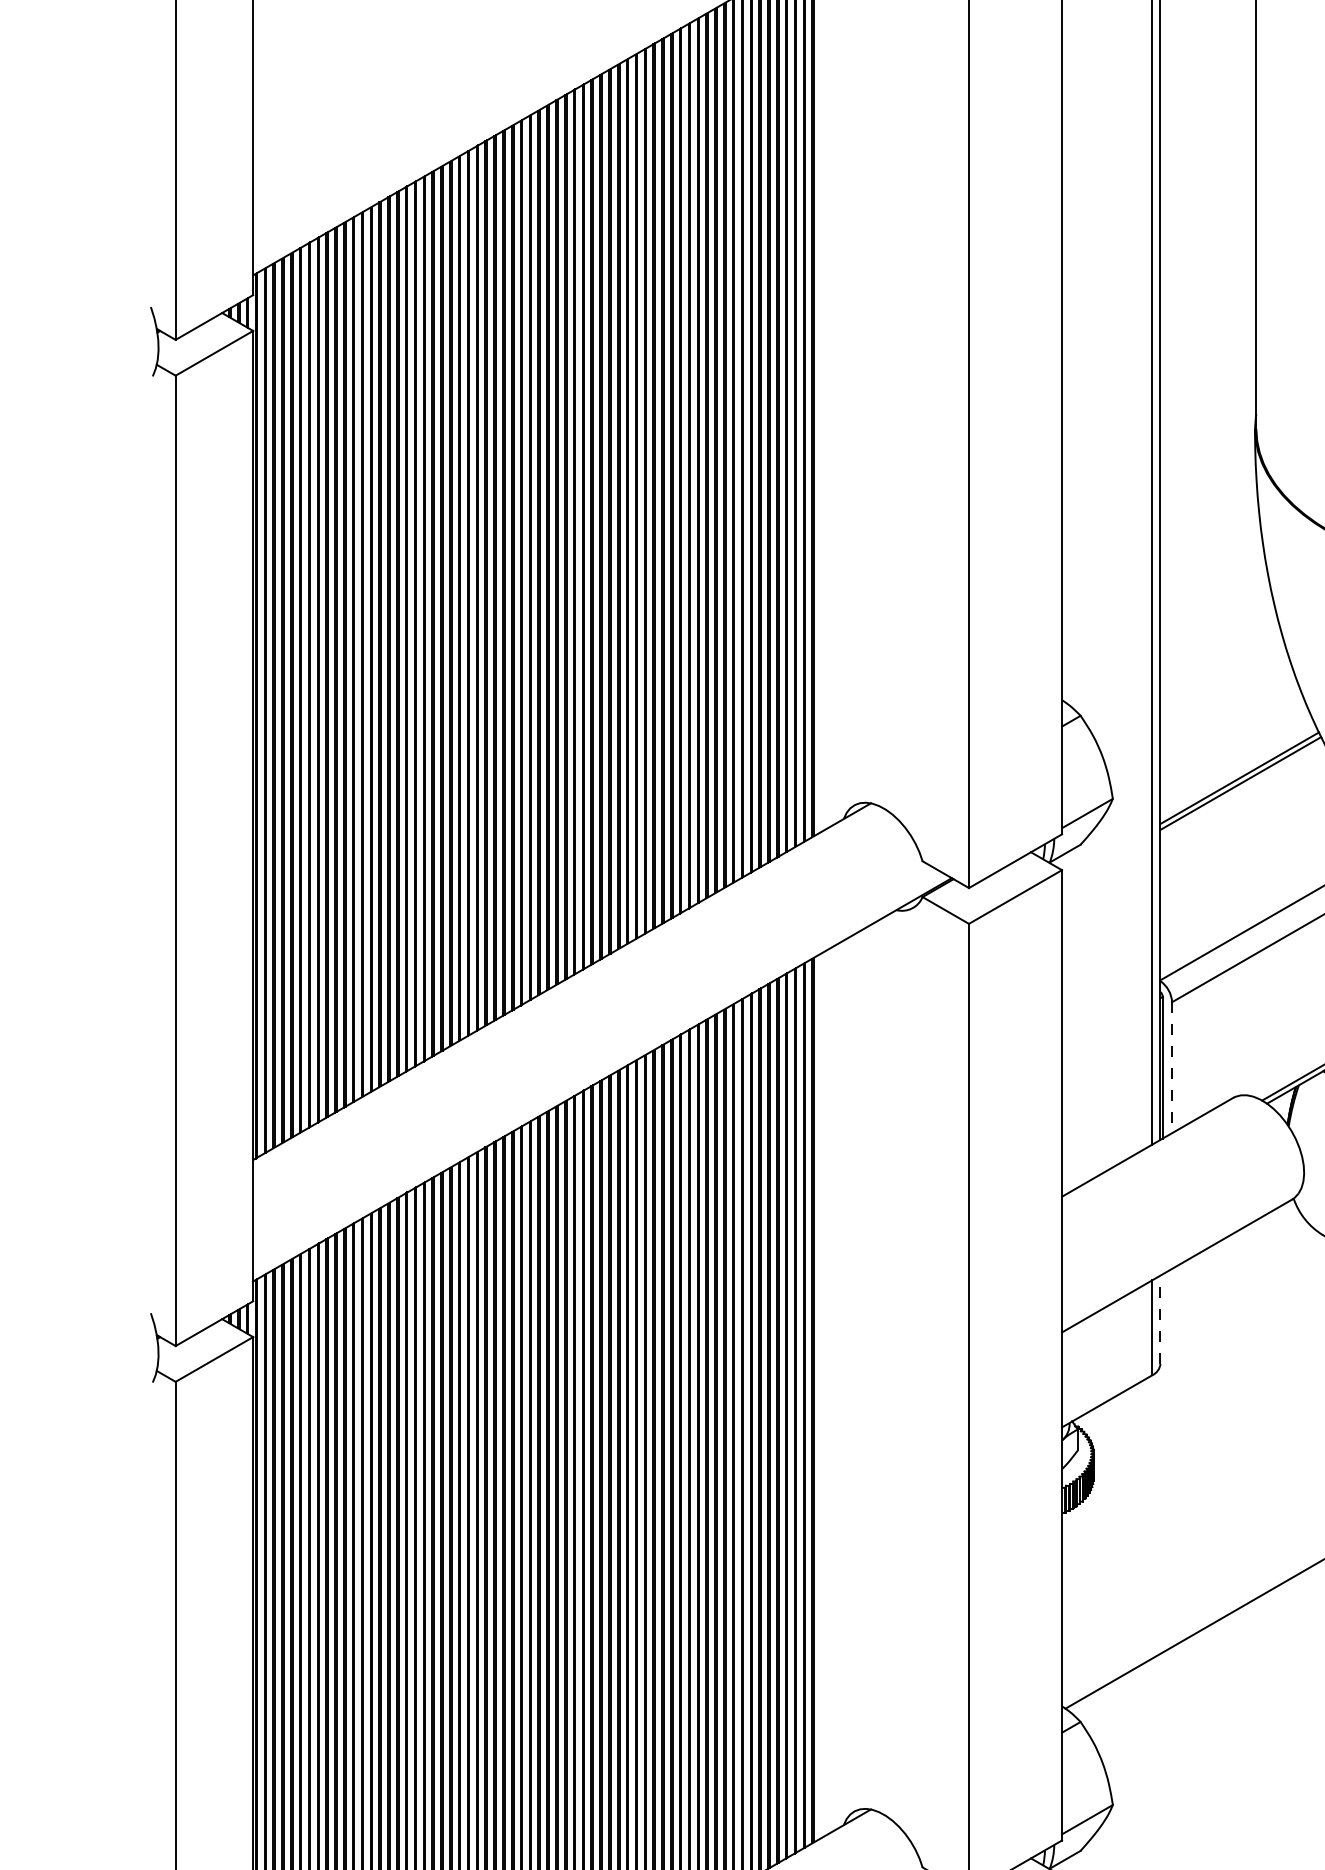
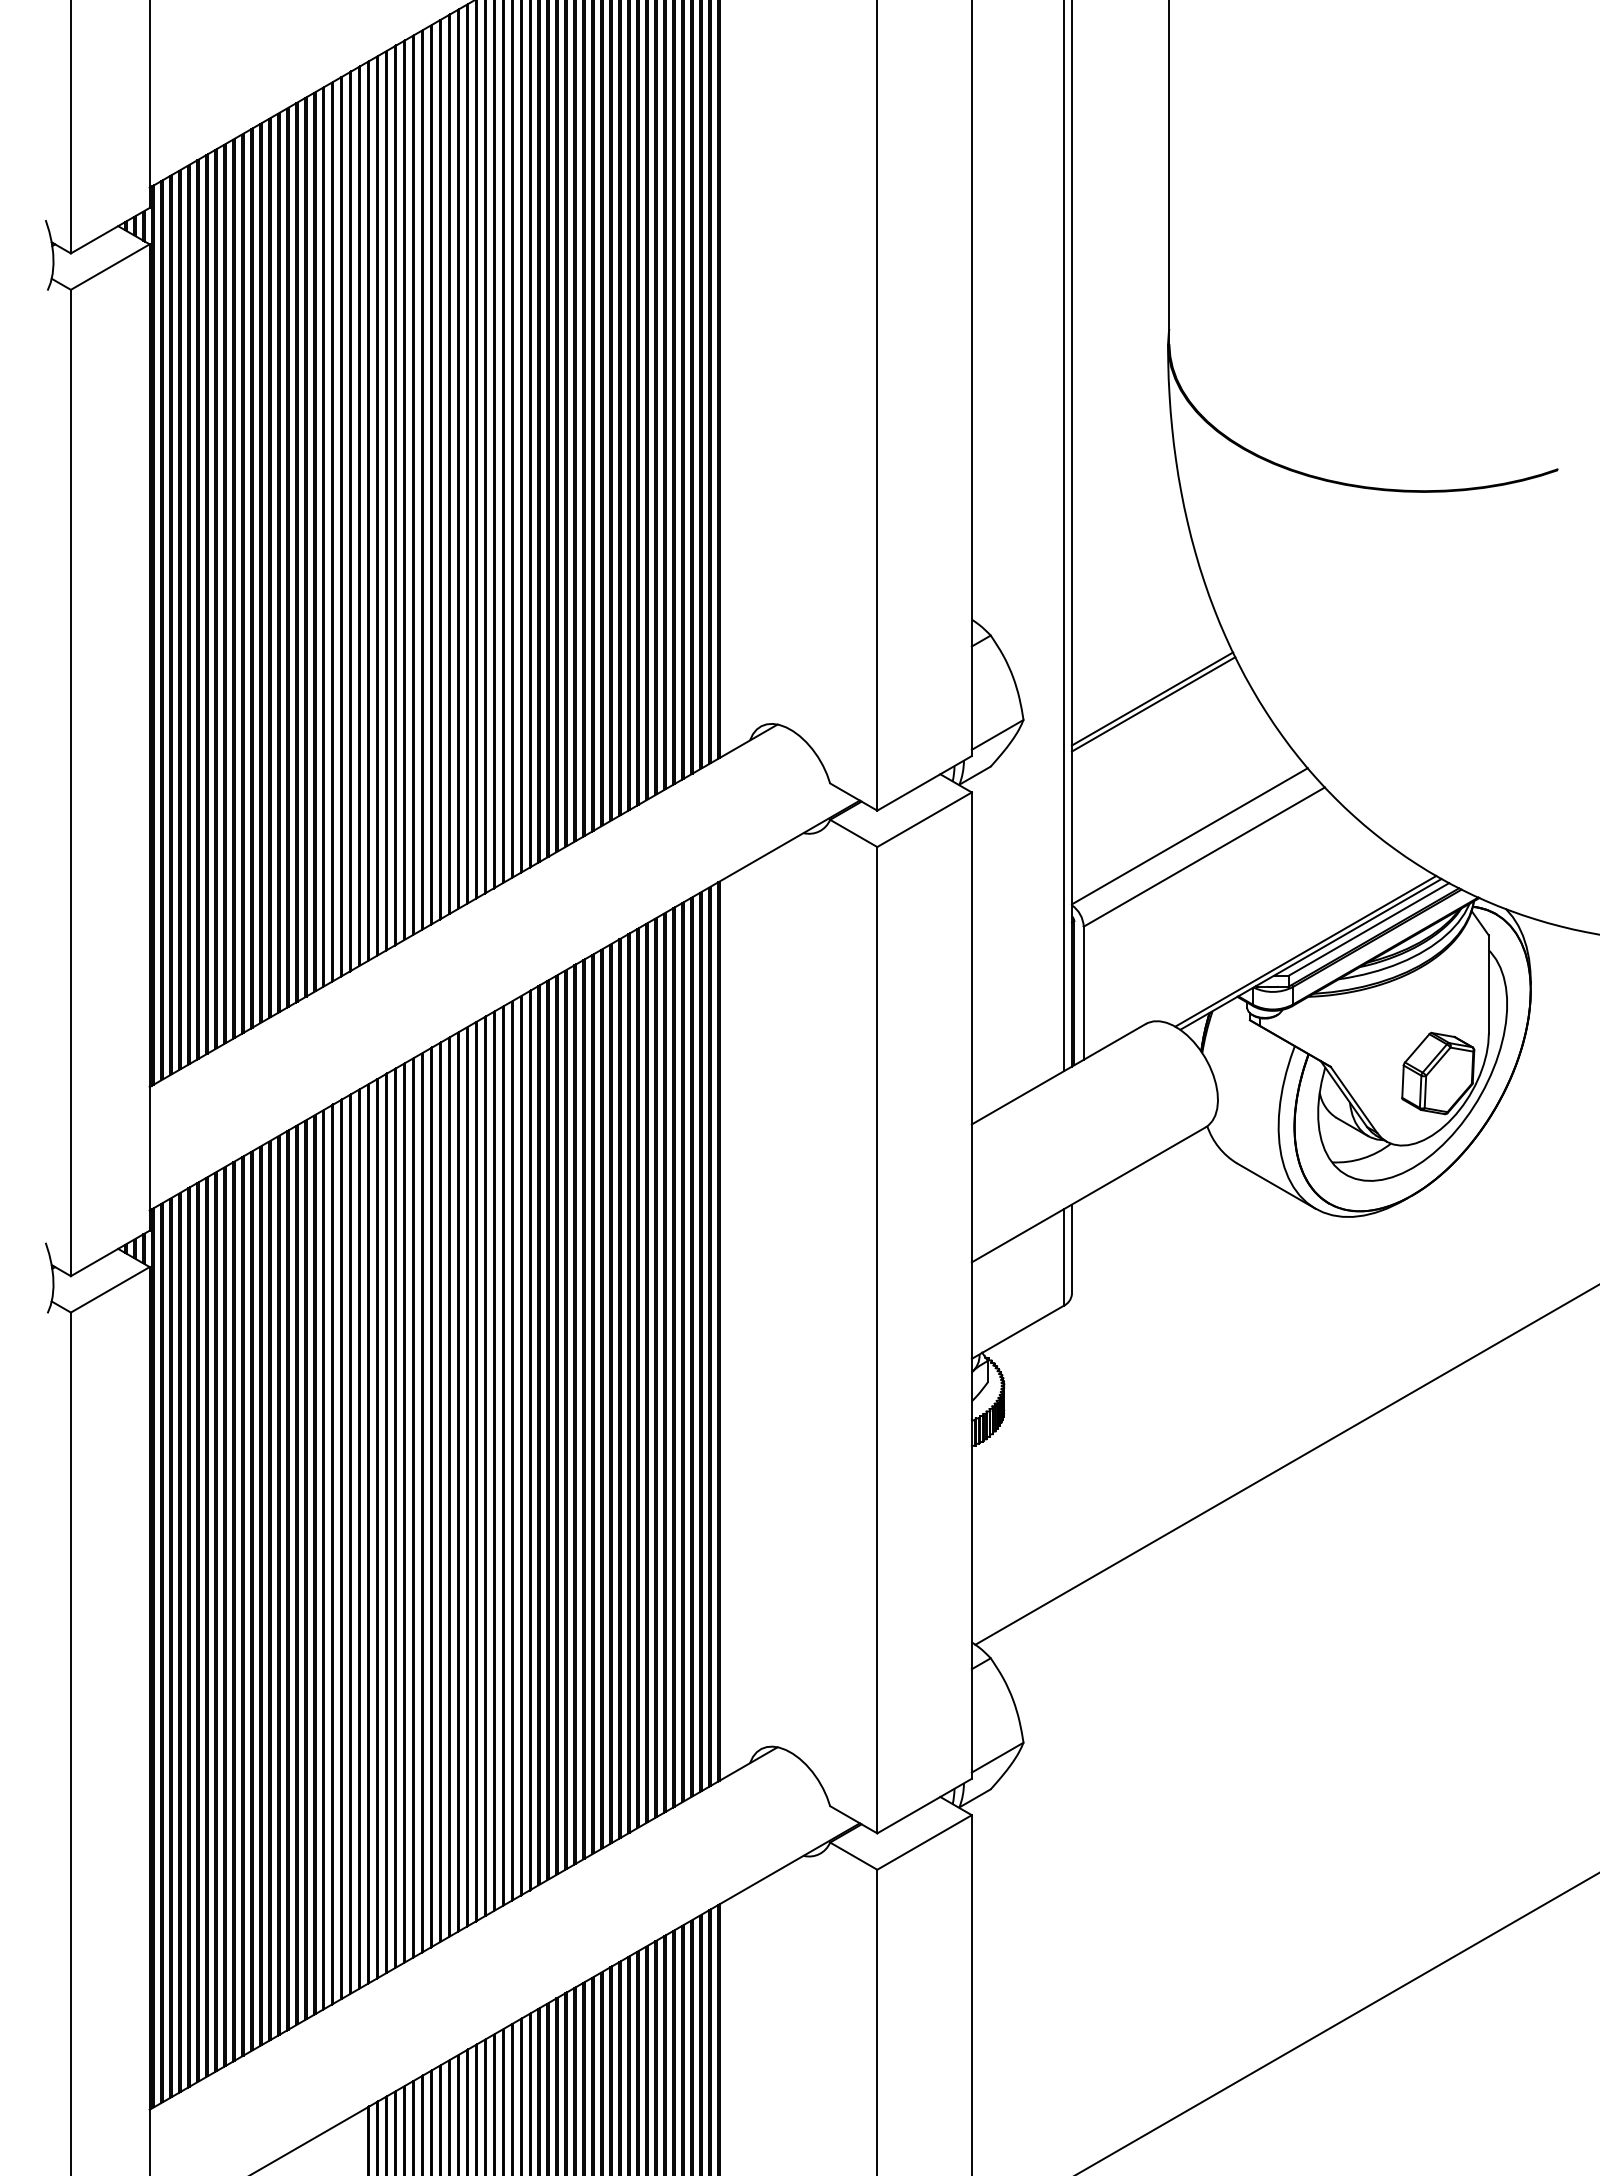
line: (1171, 1067) -> (1083, 993), dashed -> solid
line: (1160, 1319) -> (1071, 1249), dashed -> solid

